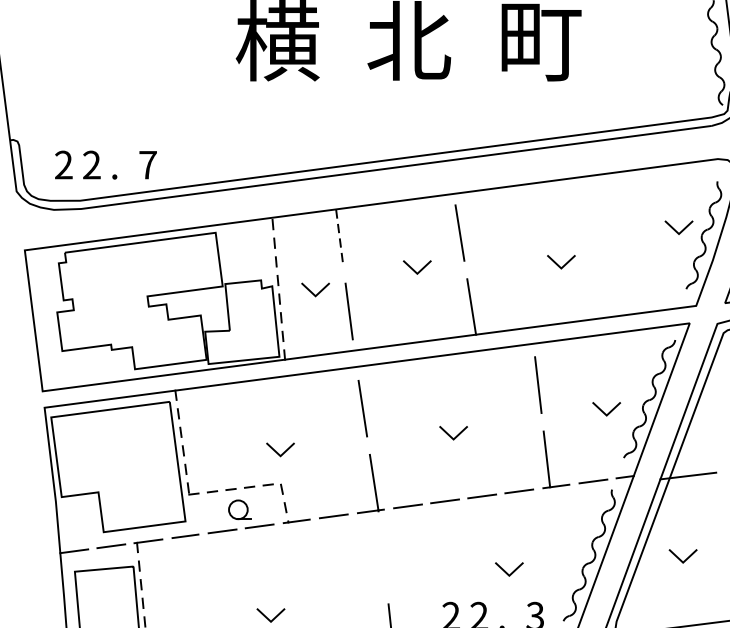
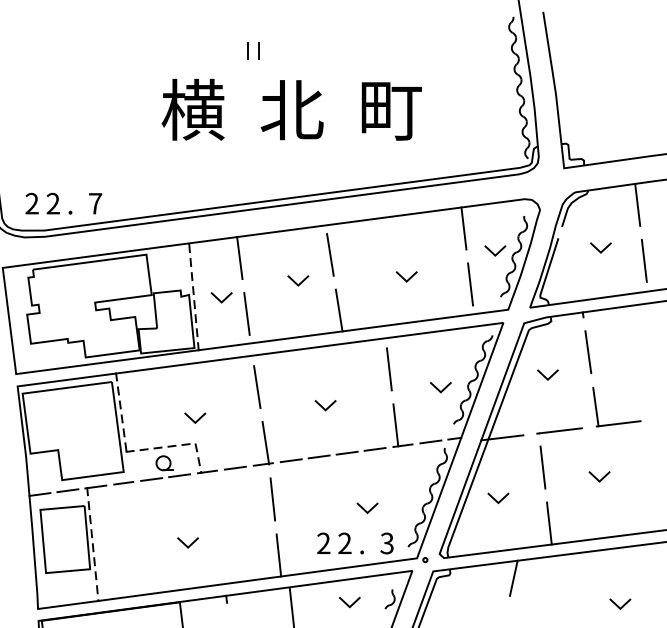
line: (636, 198) -> (463, 228), added
line: (339, 237) -> (239, 258), dashed -> solid
line: (646, 272) -> (470, 284), added
line: (383, 557) -> (272, 499), added

